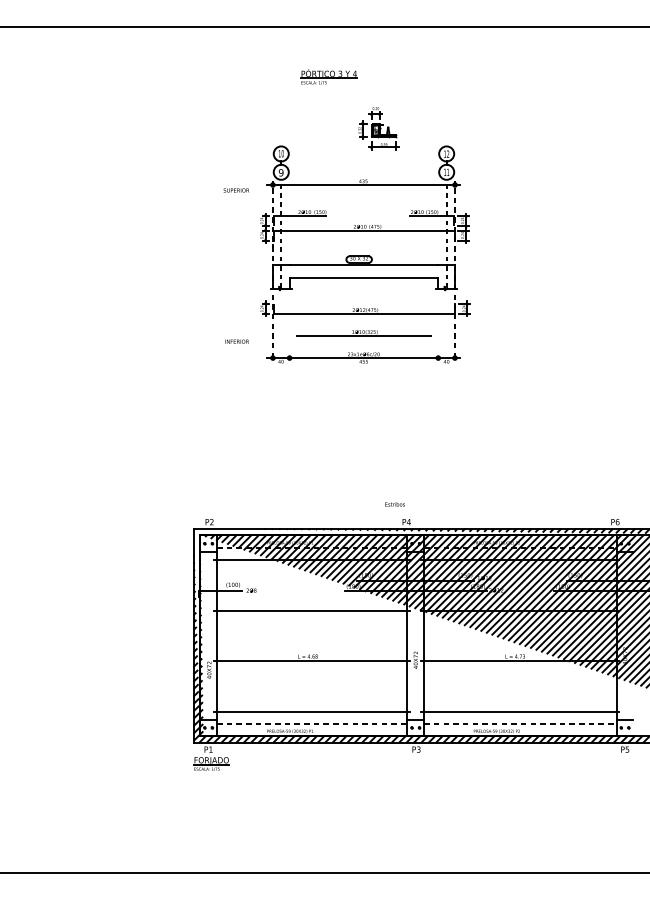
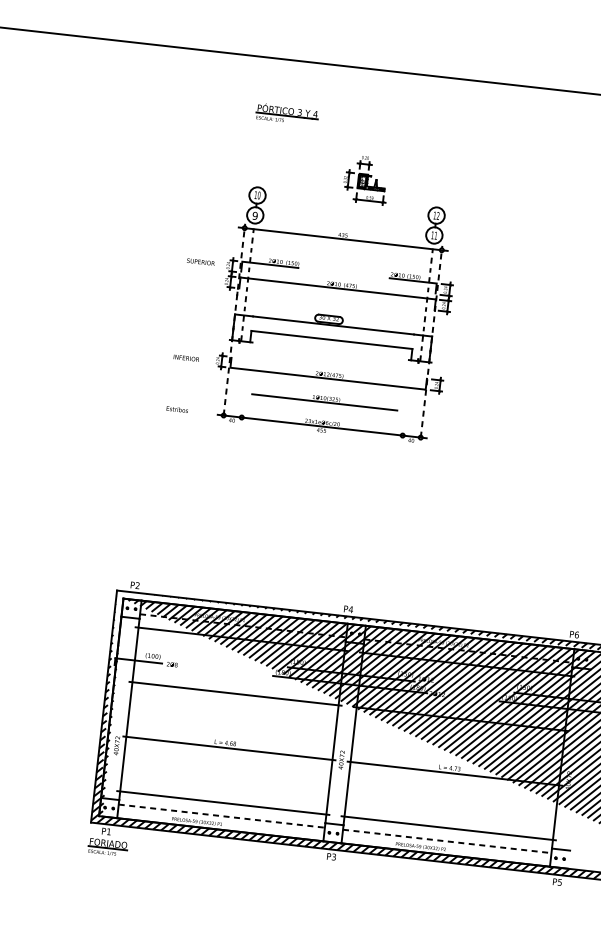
part: (328, 76) -> (286, 113), moved
text: (236, 190) -> (200, 262), moved
text: (236, 341) -> (185, 358), moved
text: (394, 504) -> (176, 409), moved

